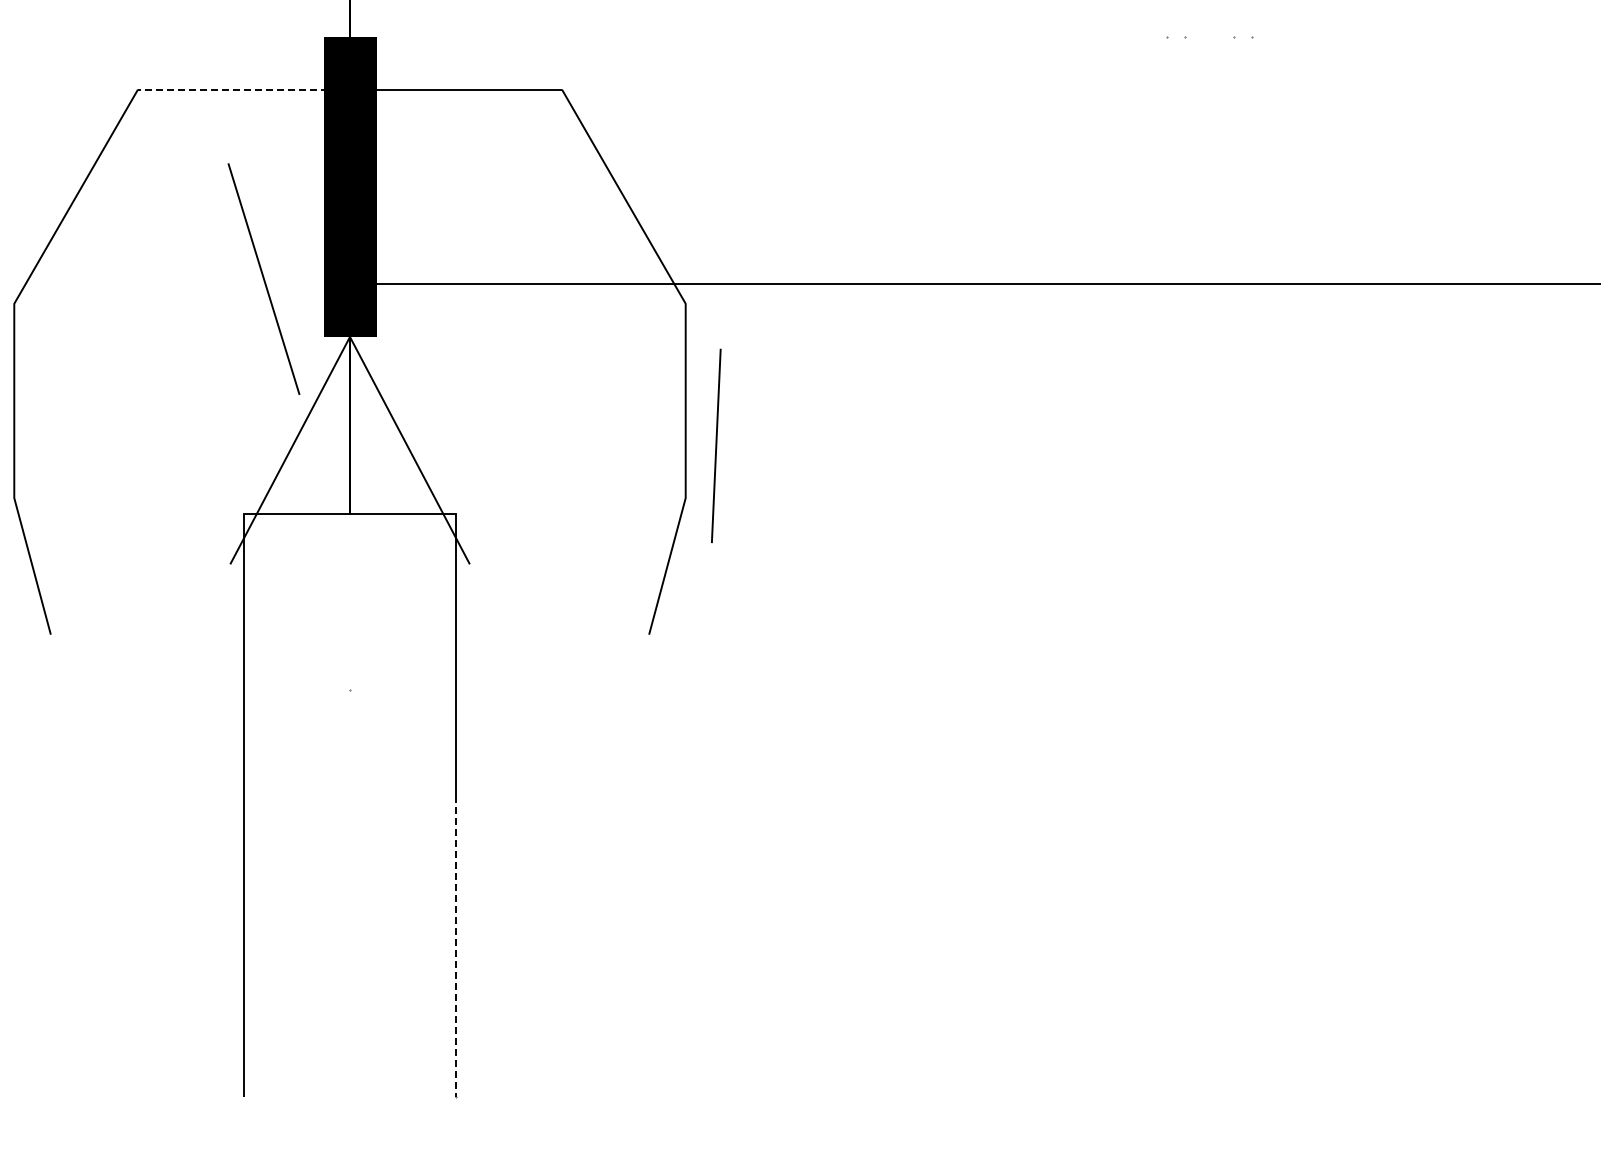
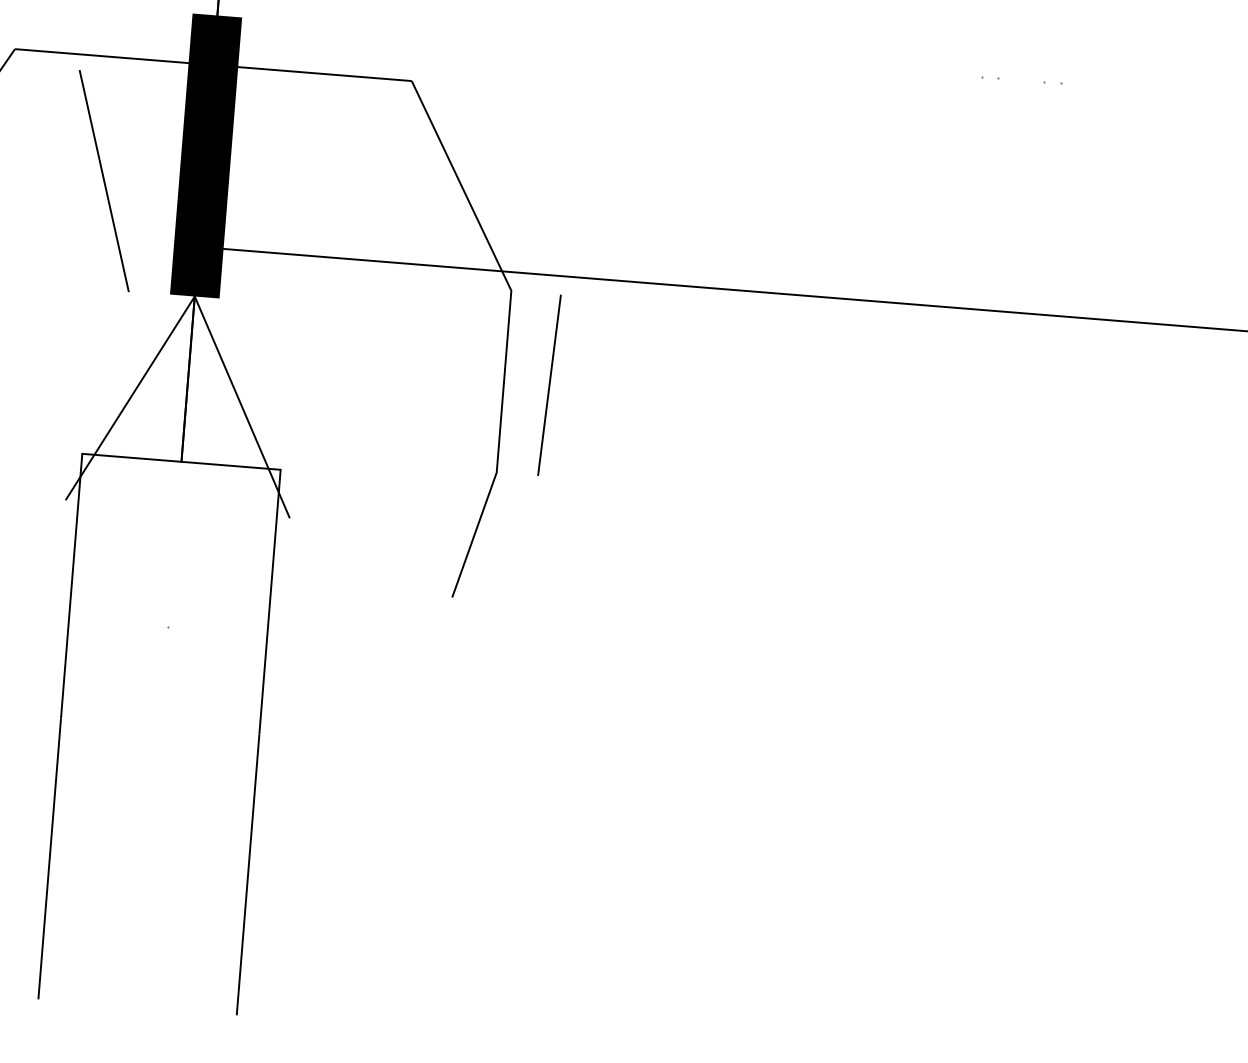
line: (243, 89) -> (113, 56), dashed -> solid
line: (263, 278) -> (103, 180), moved
line: (716, 445) -> (549, 384), moved
line: (456, 947) -> (248, 875), dashed -> solid

